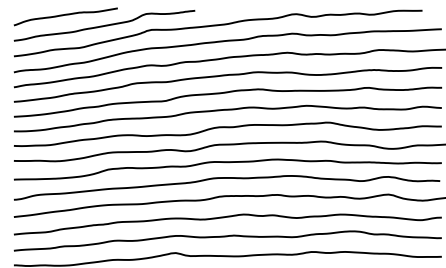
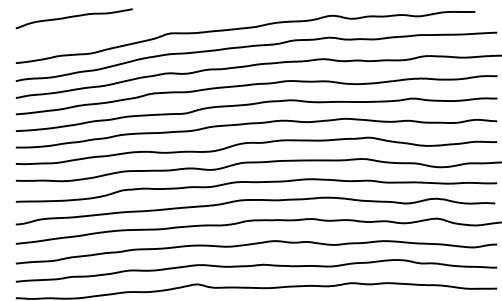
curve: (104, 25) -> (117, 28), removed

